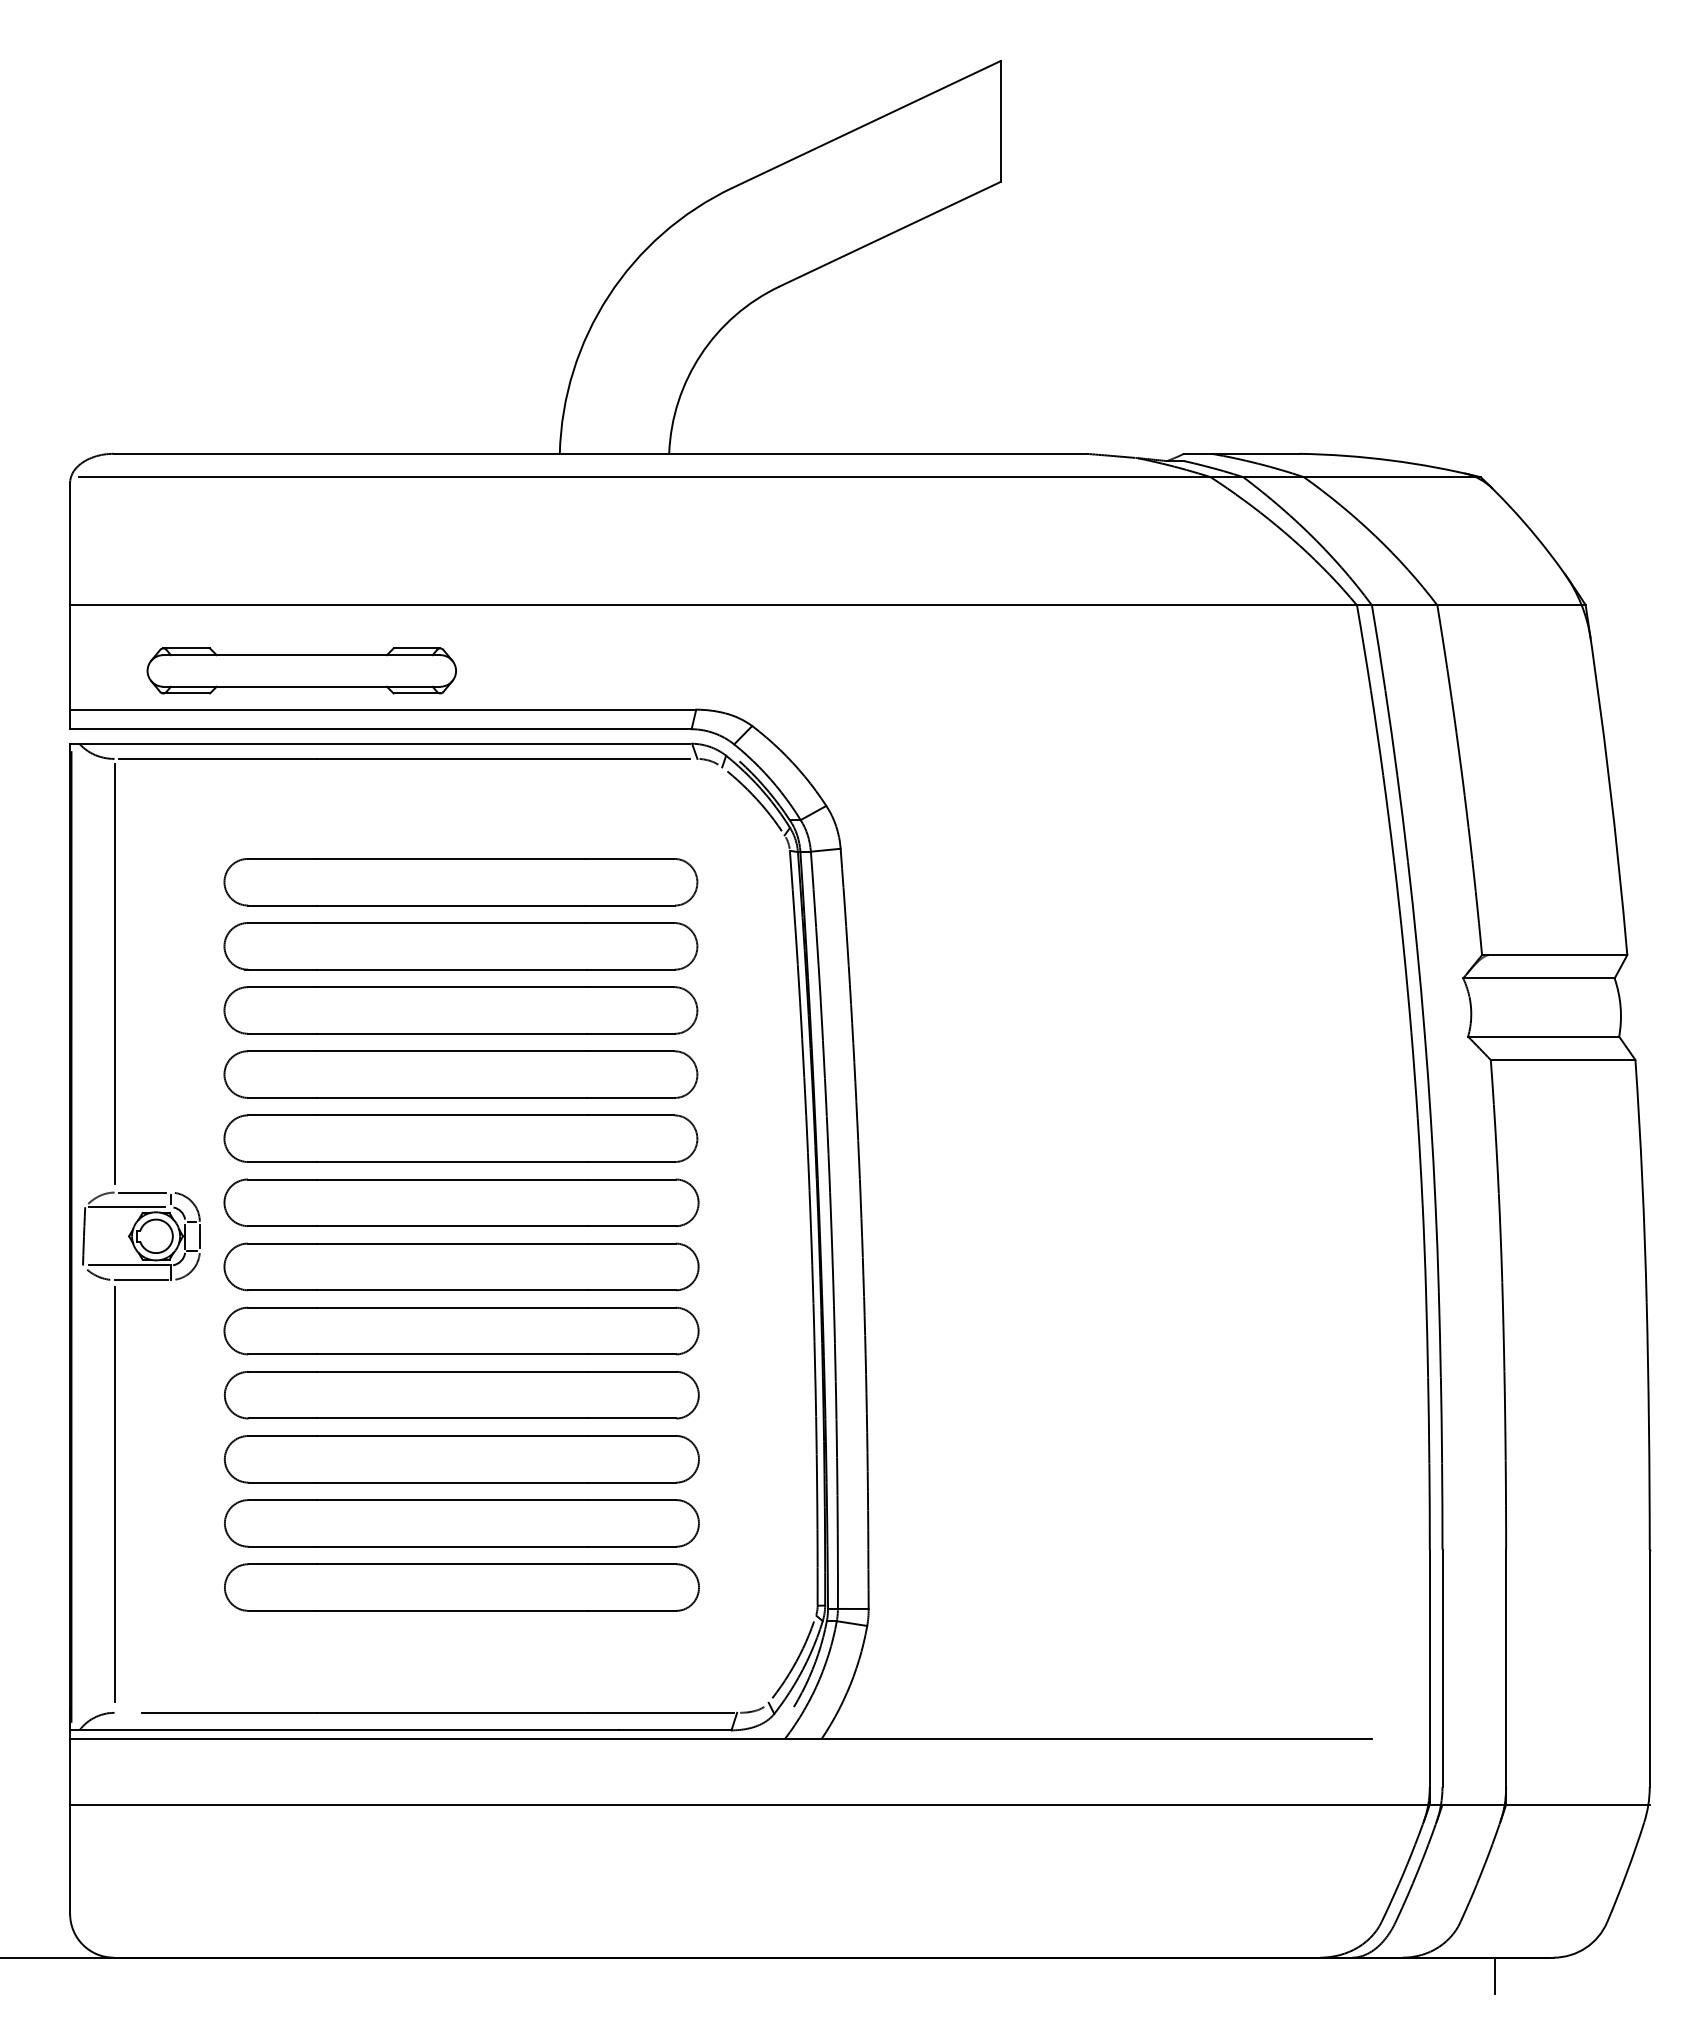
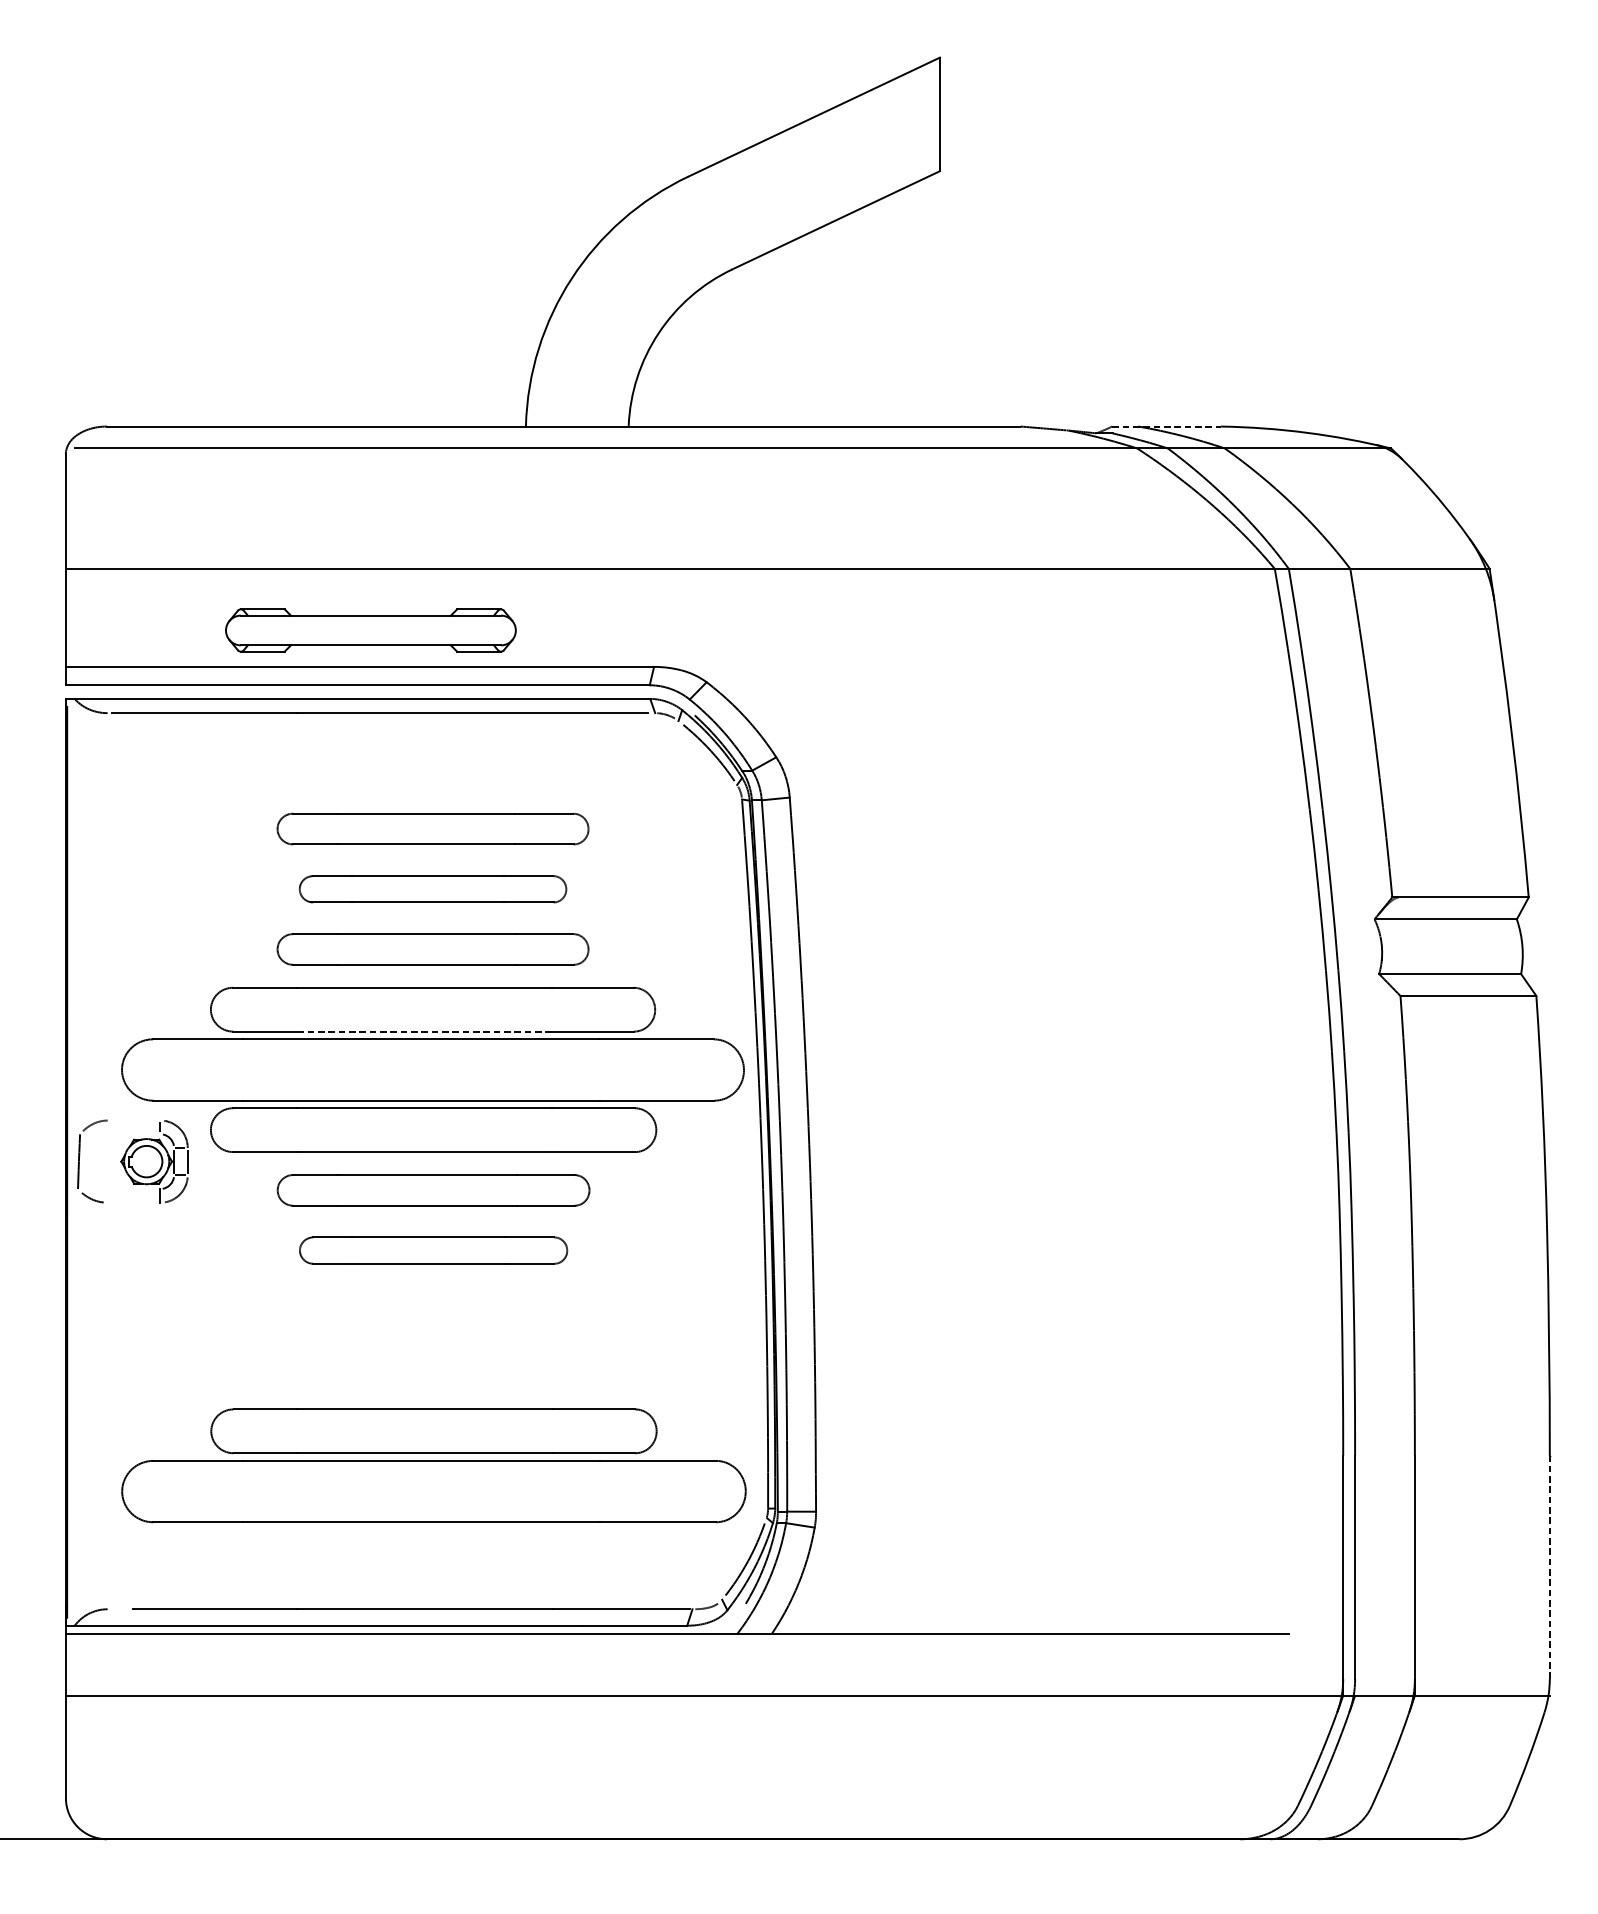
line: (1241, 453) -> (1166, 426), solid -> dashed
part: (301, 670) -> (370, 630), moved
part: (460, 882) -> (432, 829), size x0.7
part: (460, 946) -> (432, 889), size x0.6
line: (114, 973) -> (107, 914), removed
part: (460, 1010) -> (432, 949), size x0.7
line: (452, 1097) -> (425, 1031), solid -> dashed
part: (460, 1138) -> (432, 1069), size x1.4
line: (141, 1192) -> (132, 1120), removed
line: (126, 1207) -> (118, 1134), removed
line: (128, 1265) -> (120, 1189), removed
part: (461, 1266) -> (433, 1189), size x0.7
line: (141, 1280) -> (132, 1203), removed
part: (461, 1330) -> (433, 1250), size x0.6
part: (461, 1395) -> (433, 1311), removed
part: (461, 1459) -> (433, 1371), removed
line: (114, 1494) -> (107, 1404), removed
part: (461, 1587) -> (433, 1491), size x1.4
line: (1649, 1668) -> (1549, 1567), solid -> dashed
line: (1495, 1975) -> (1404, 1856), removed

